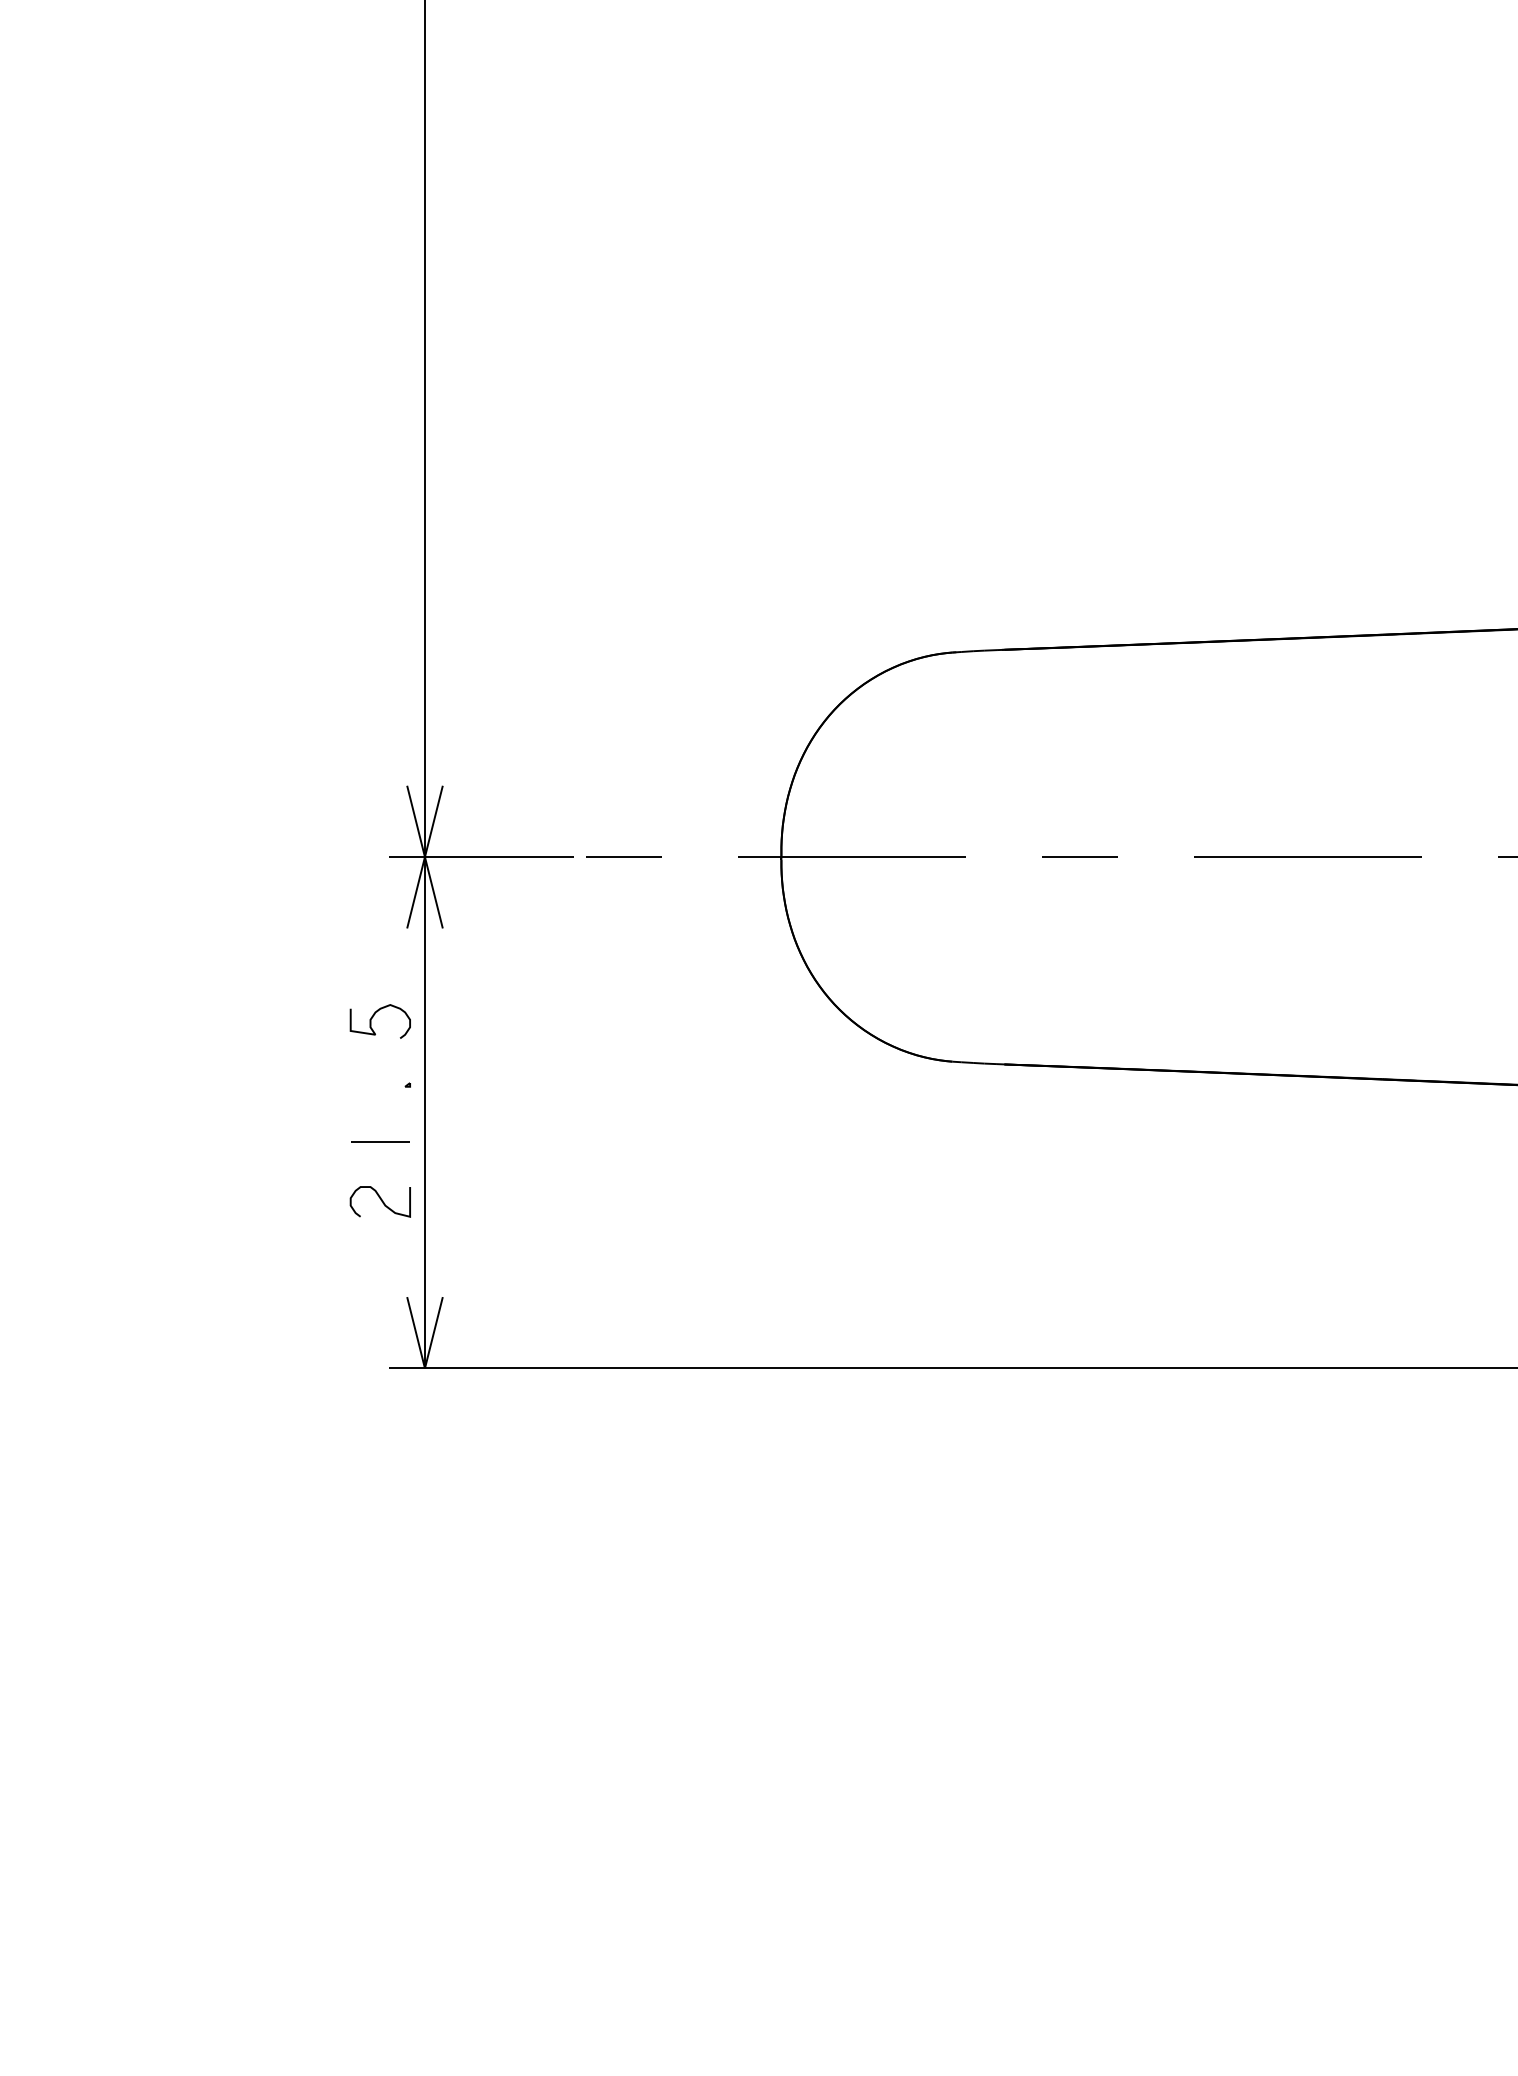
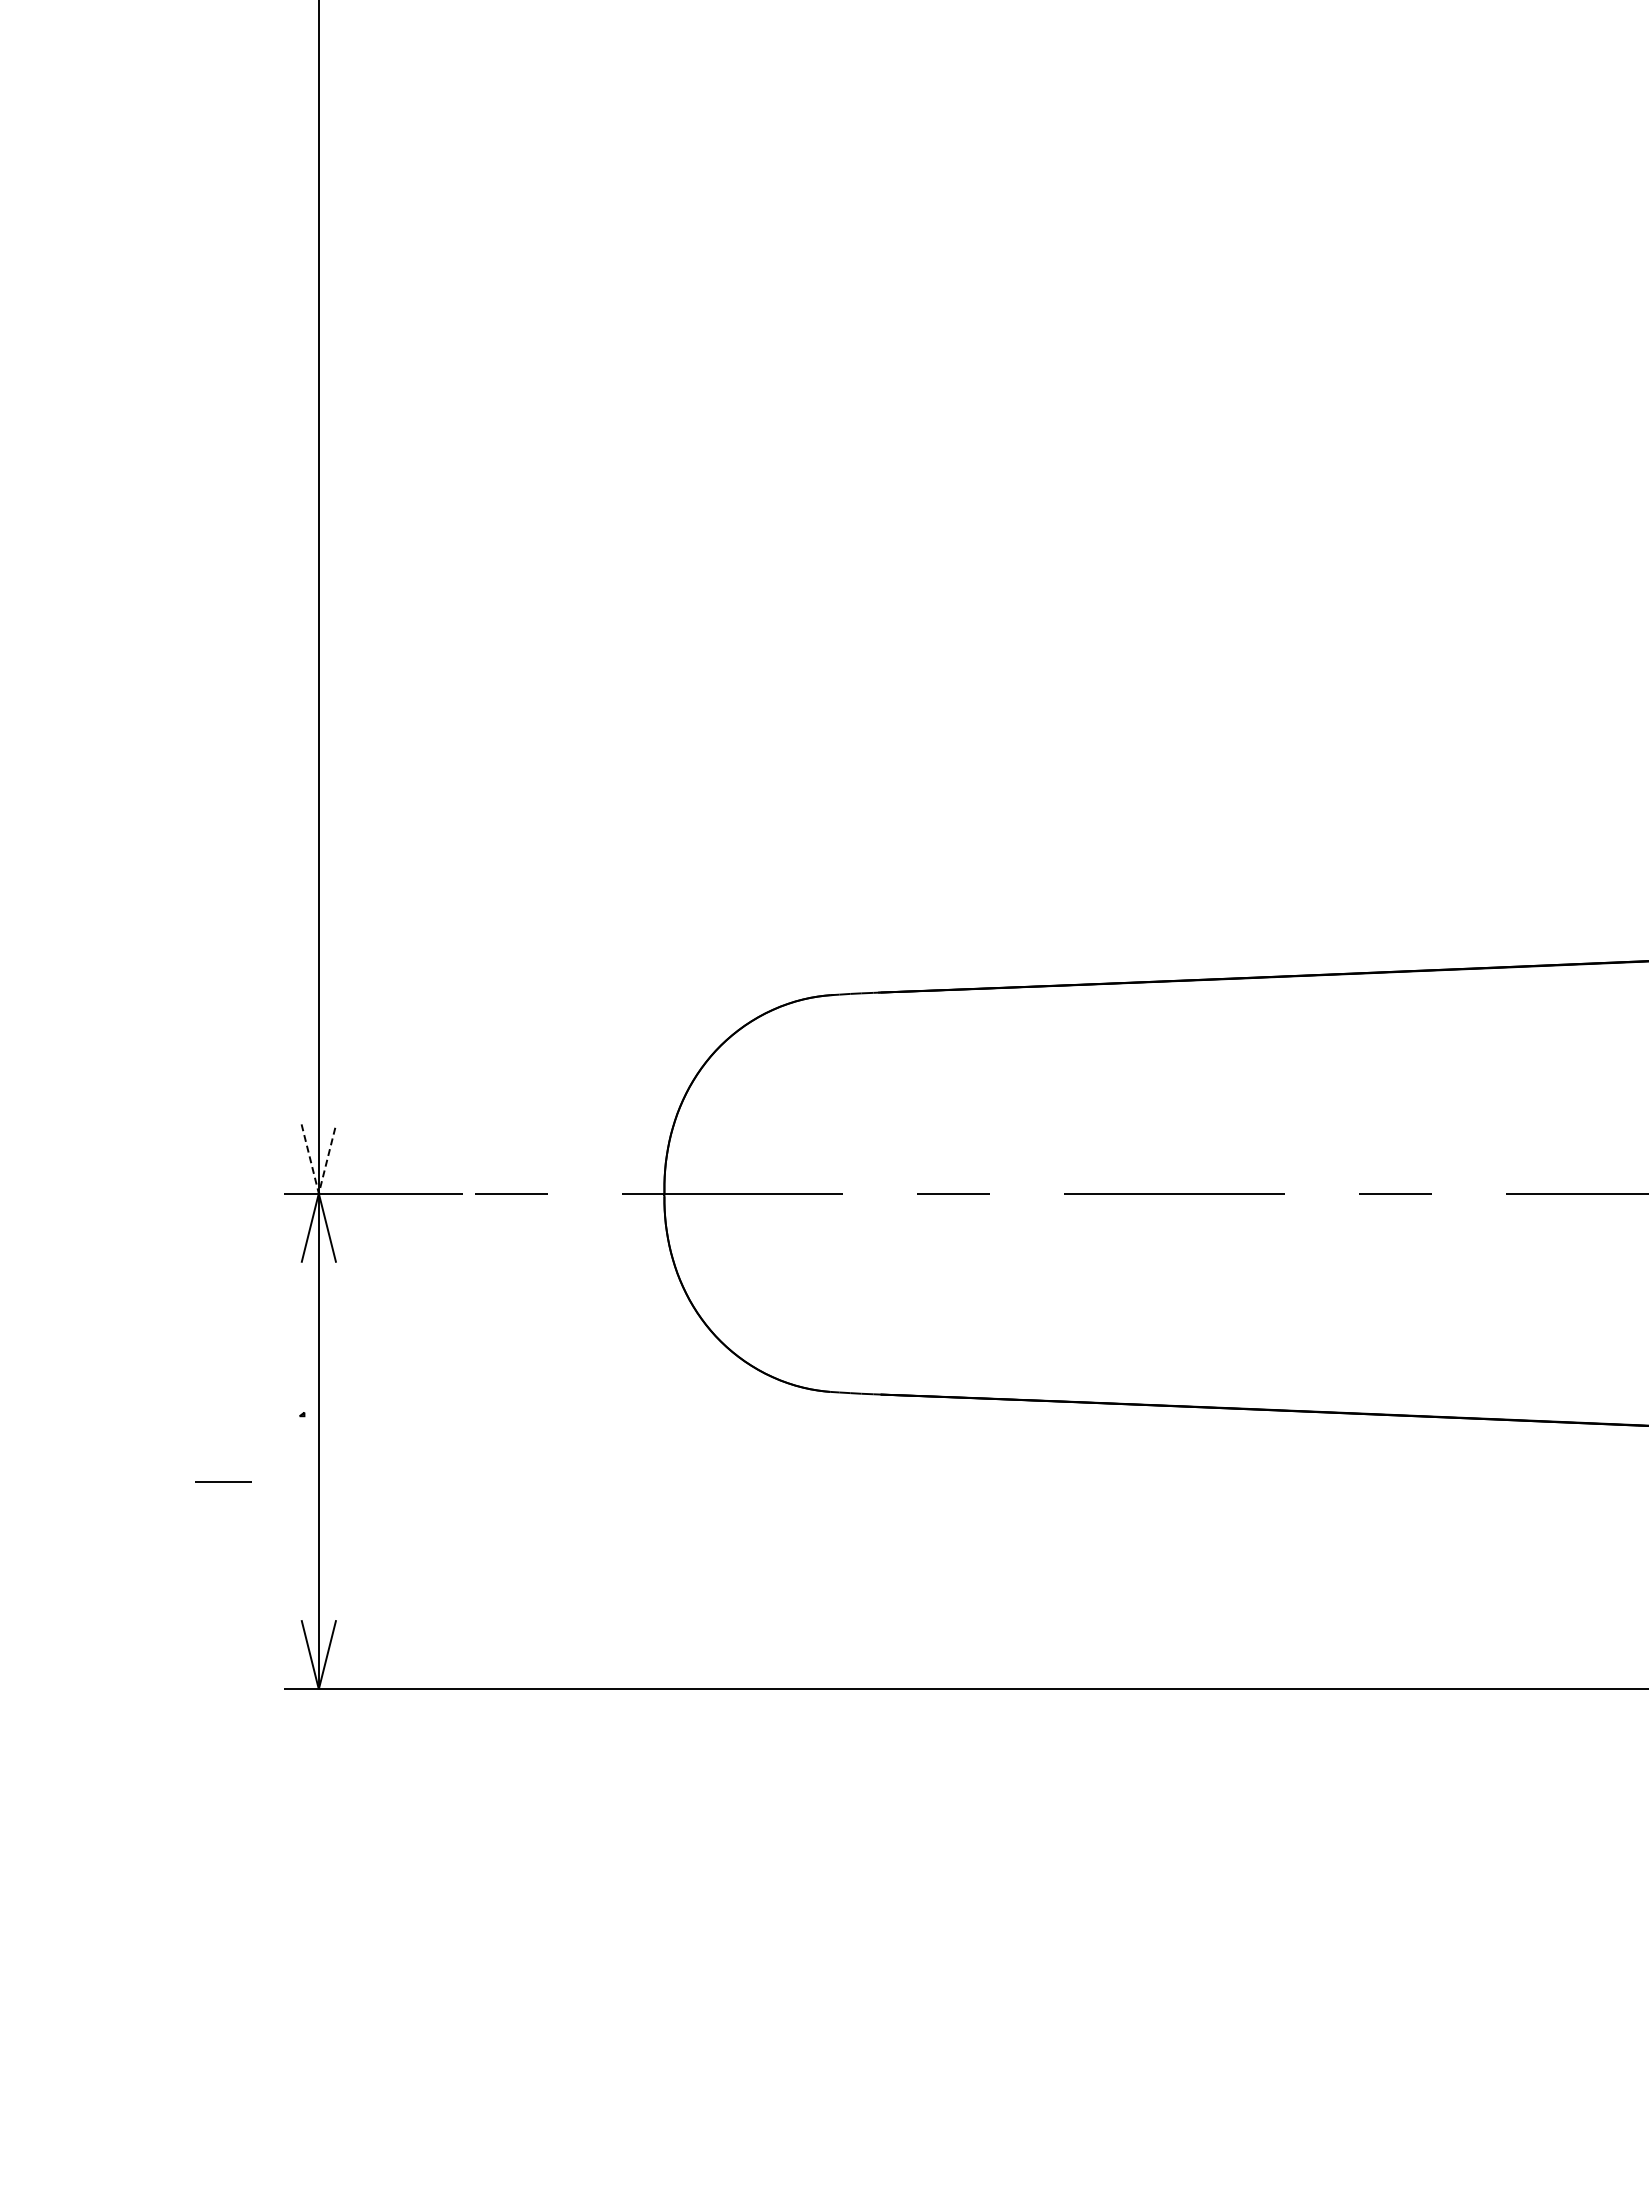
line: (424, 857) -> (318, 1193), solid -> dashed
curve: (374, 1016) -> (269, 1348), removed
line: (380, 1141) -> (223, 1481), moved
curve: (381, 1201) -> (276, 1527), removed

